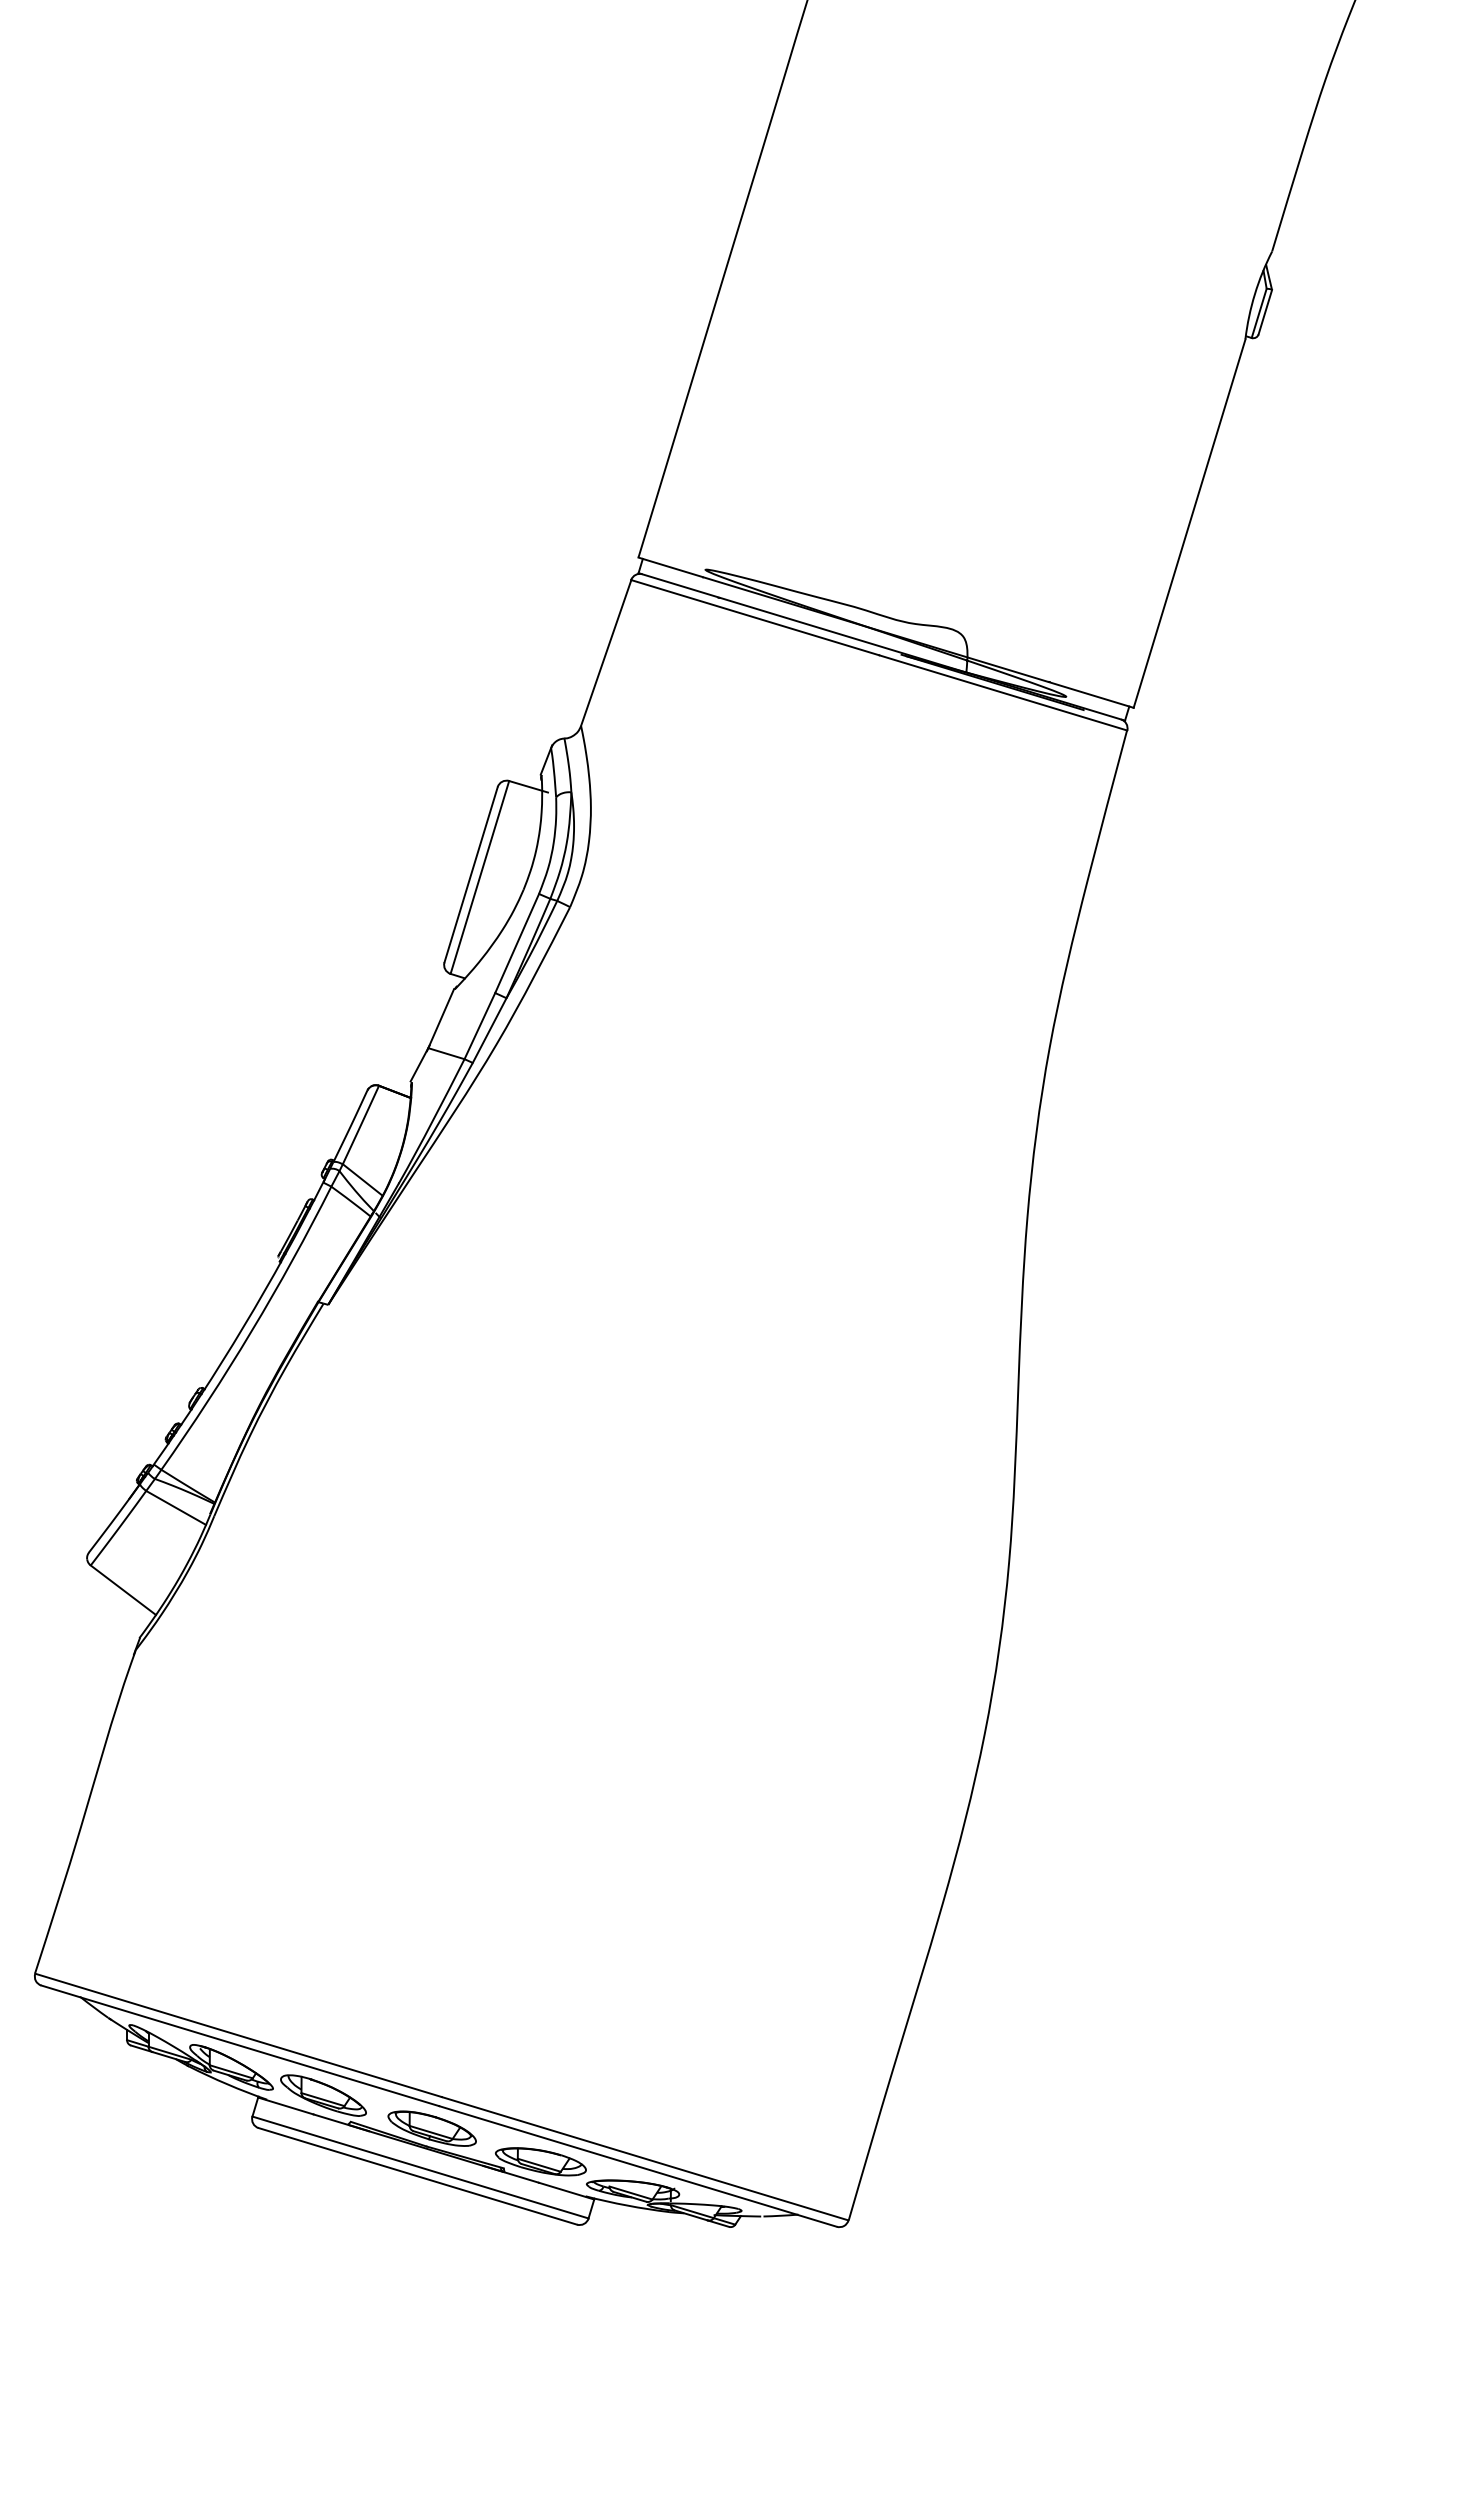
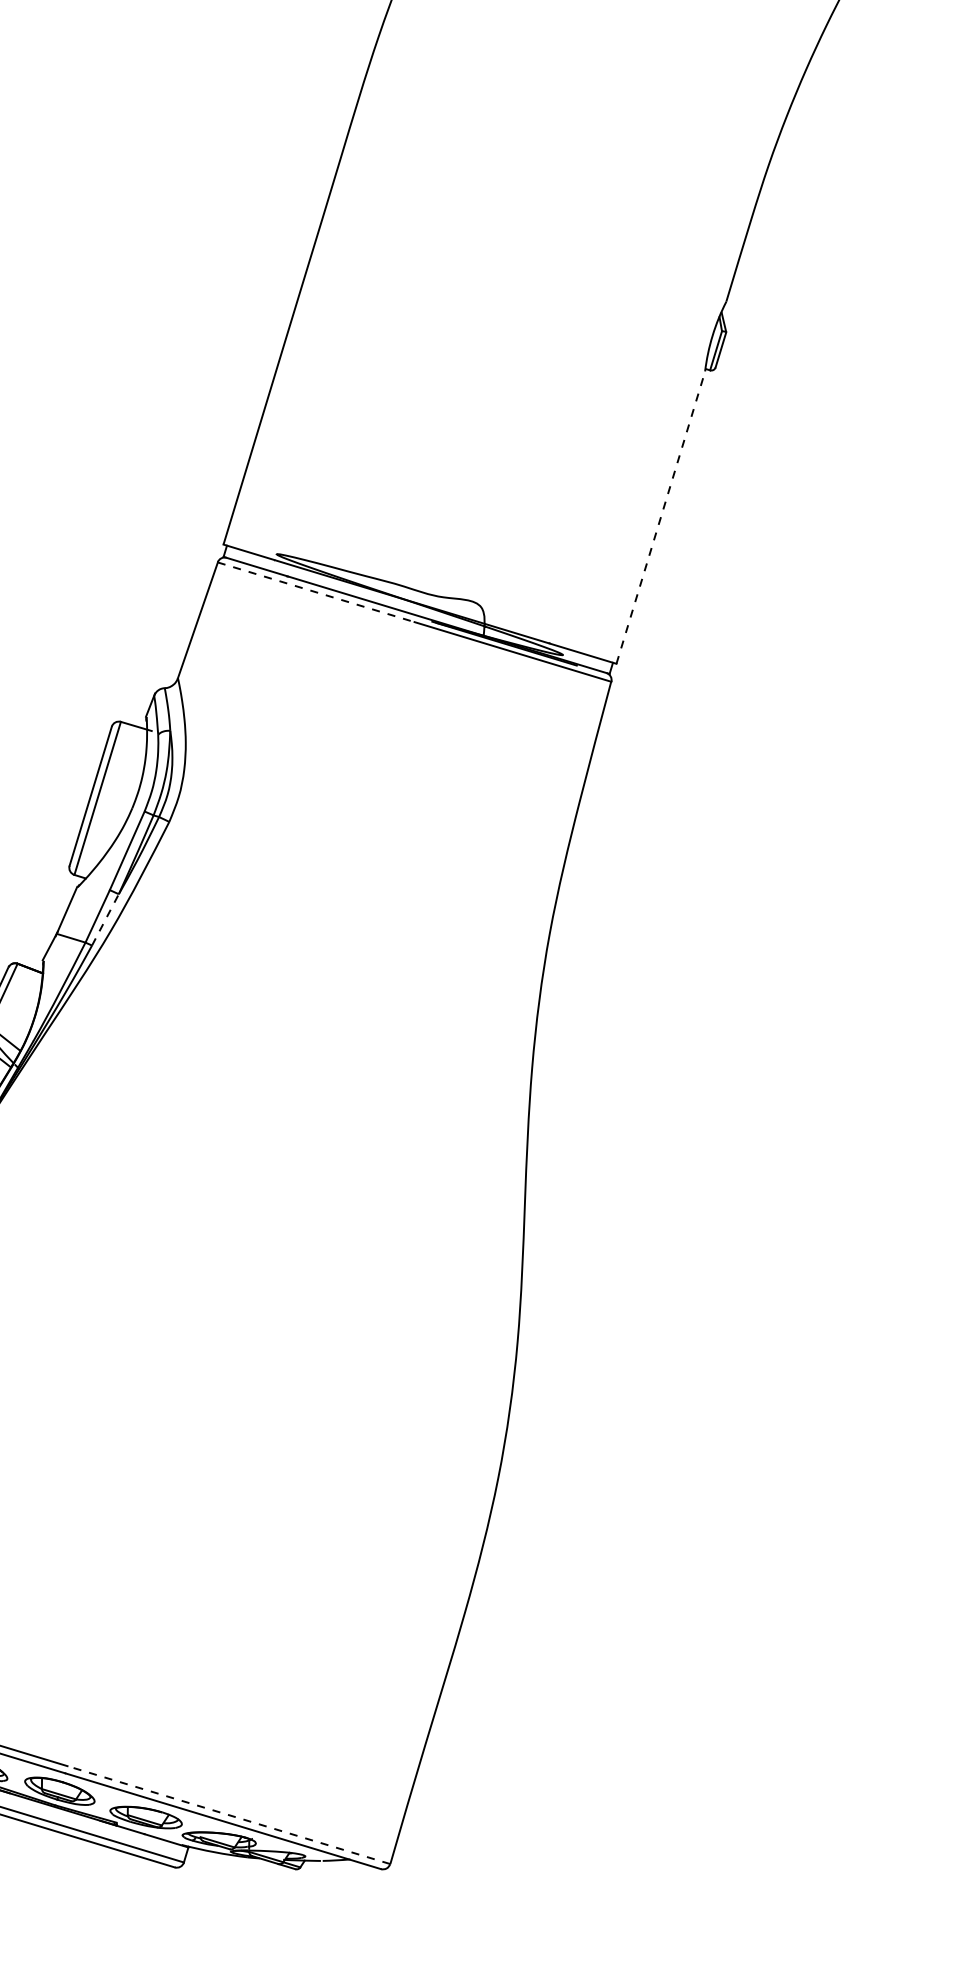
line: (1189, 523) -> (660, 517), solid -> dashed
line: (755, 617) -> (316, 592), solid -> dashed
line: (489, 1030) -> (105, 919), solid -> dashed
line: (644, 2158) -> (228, 1814), solid -> dashed

